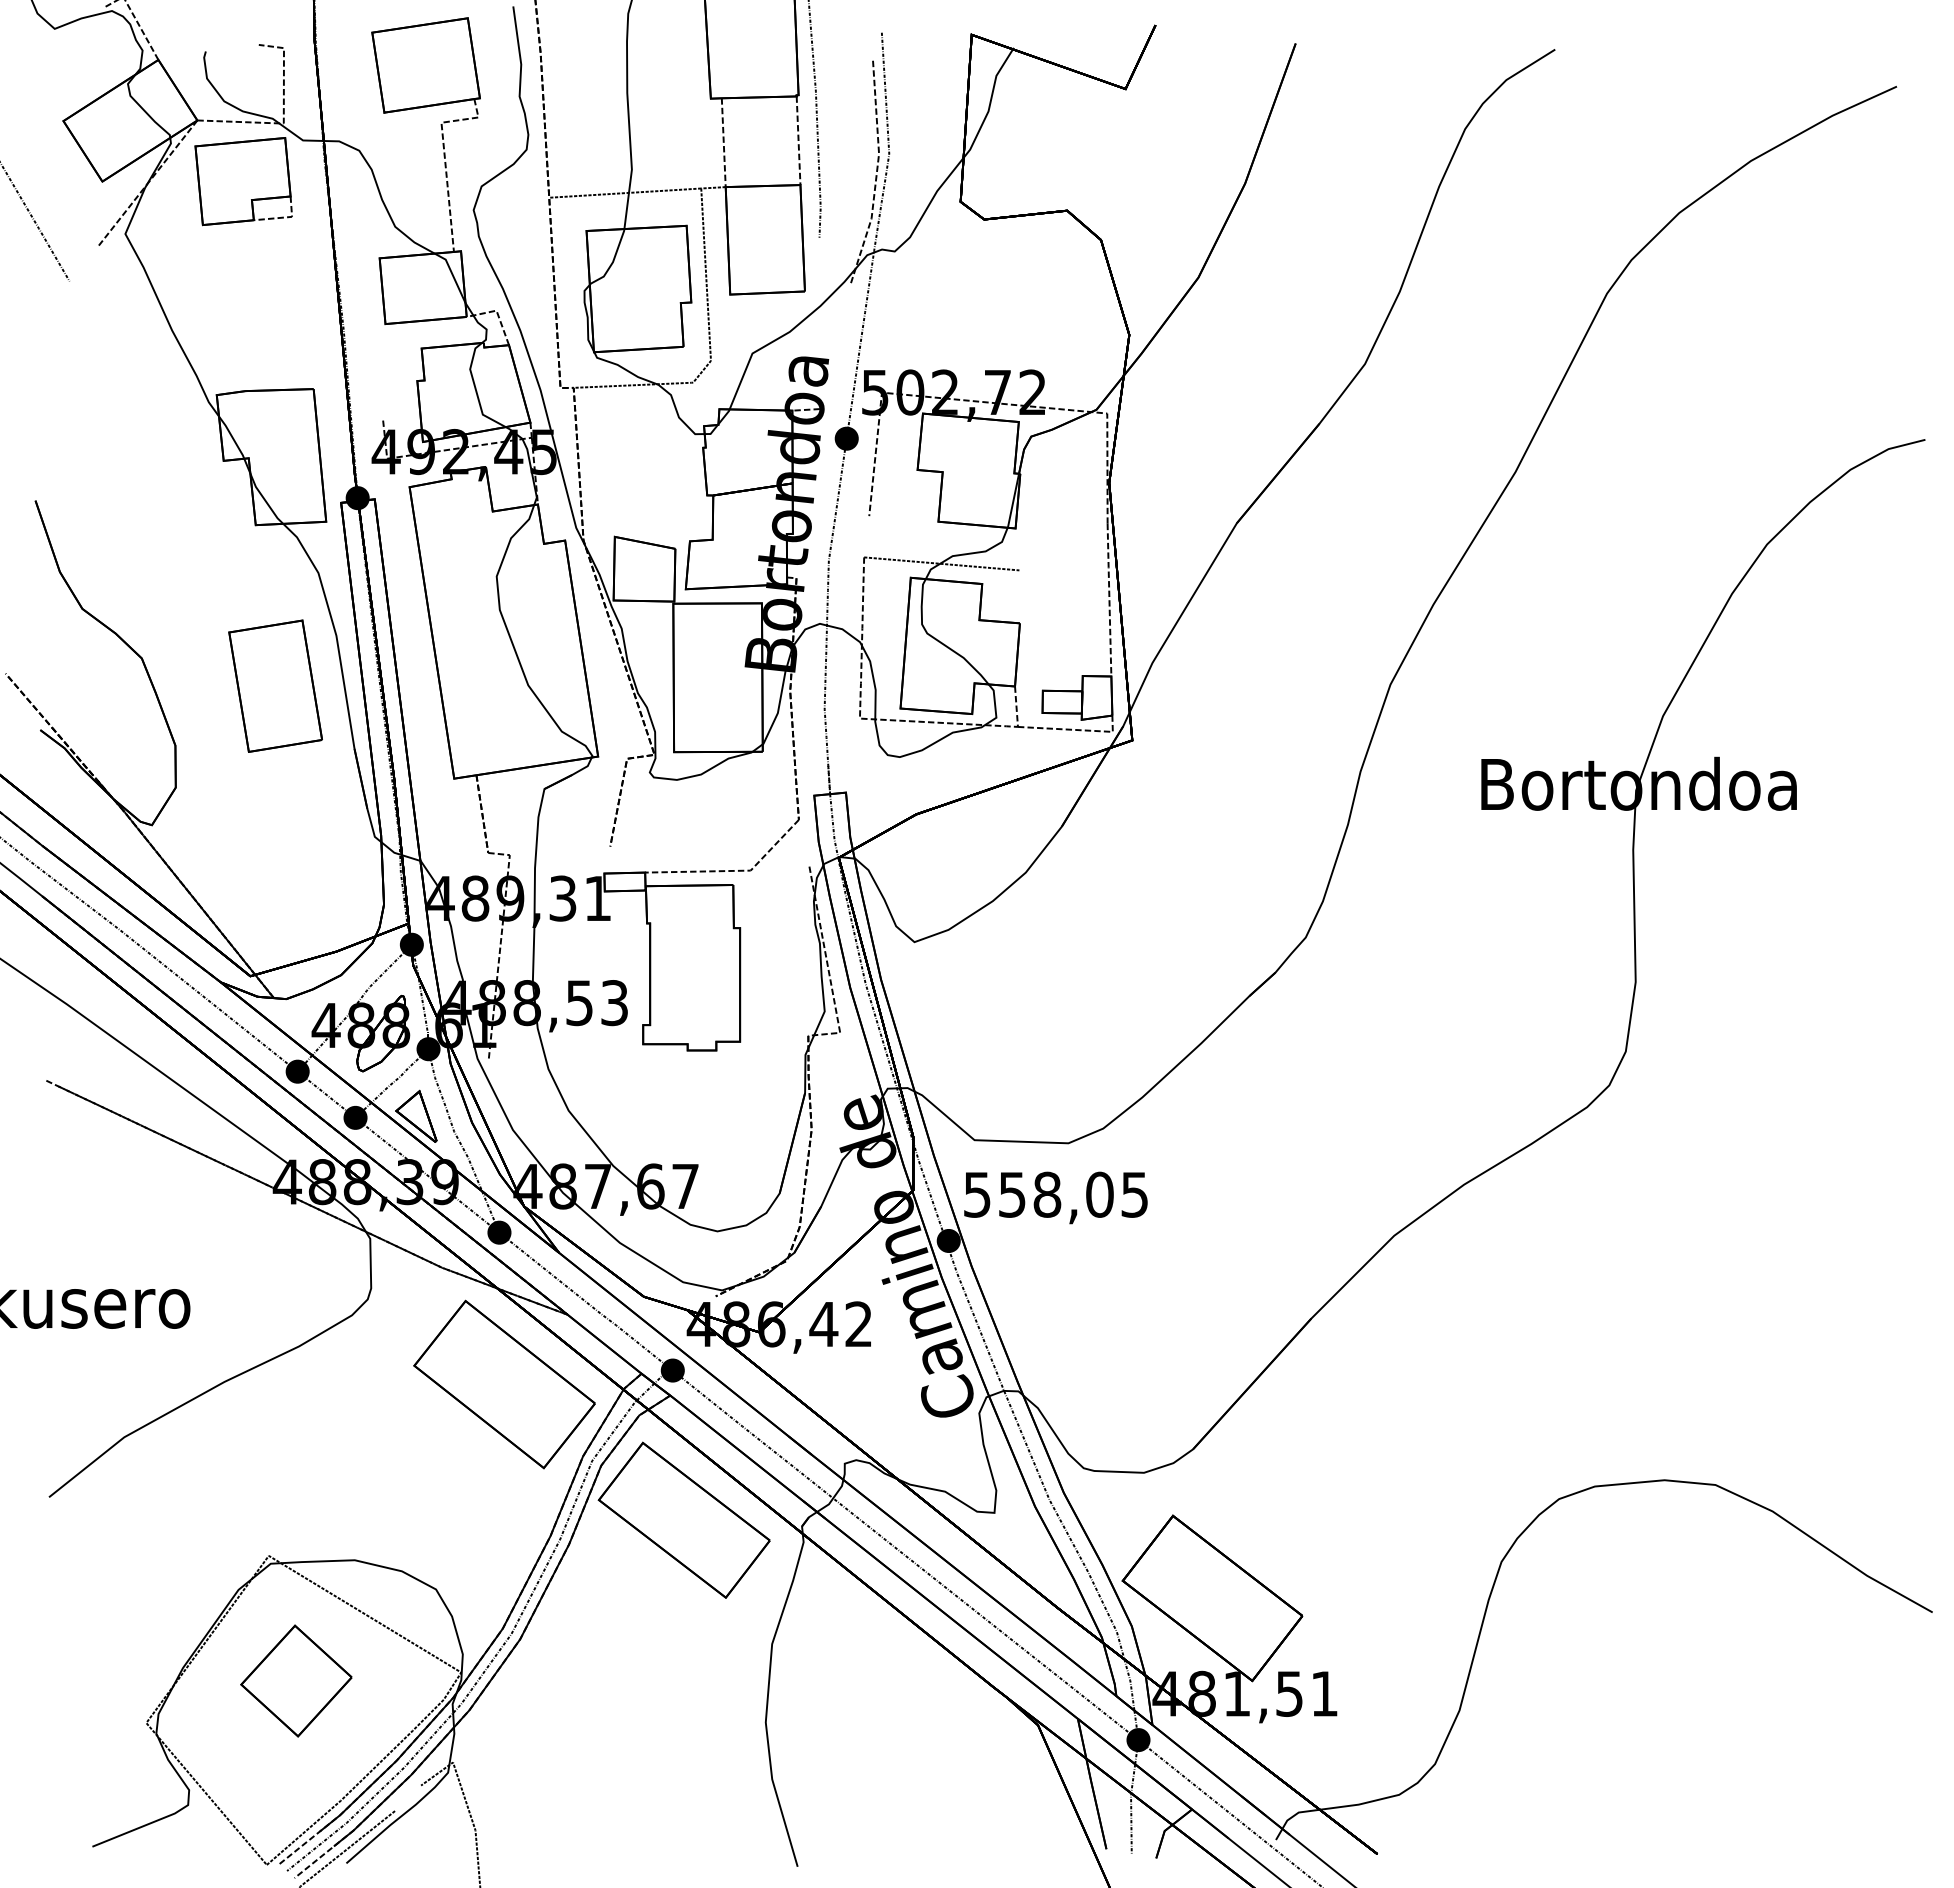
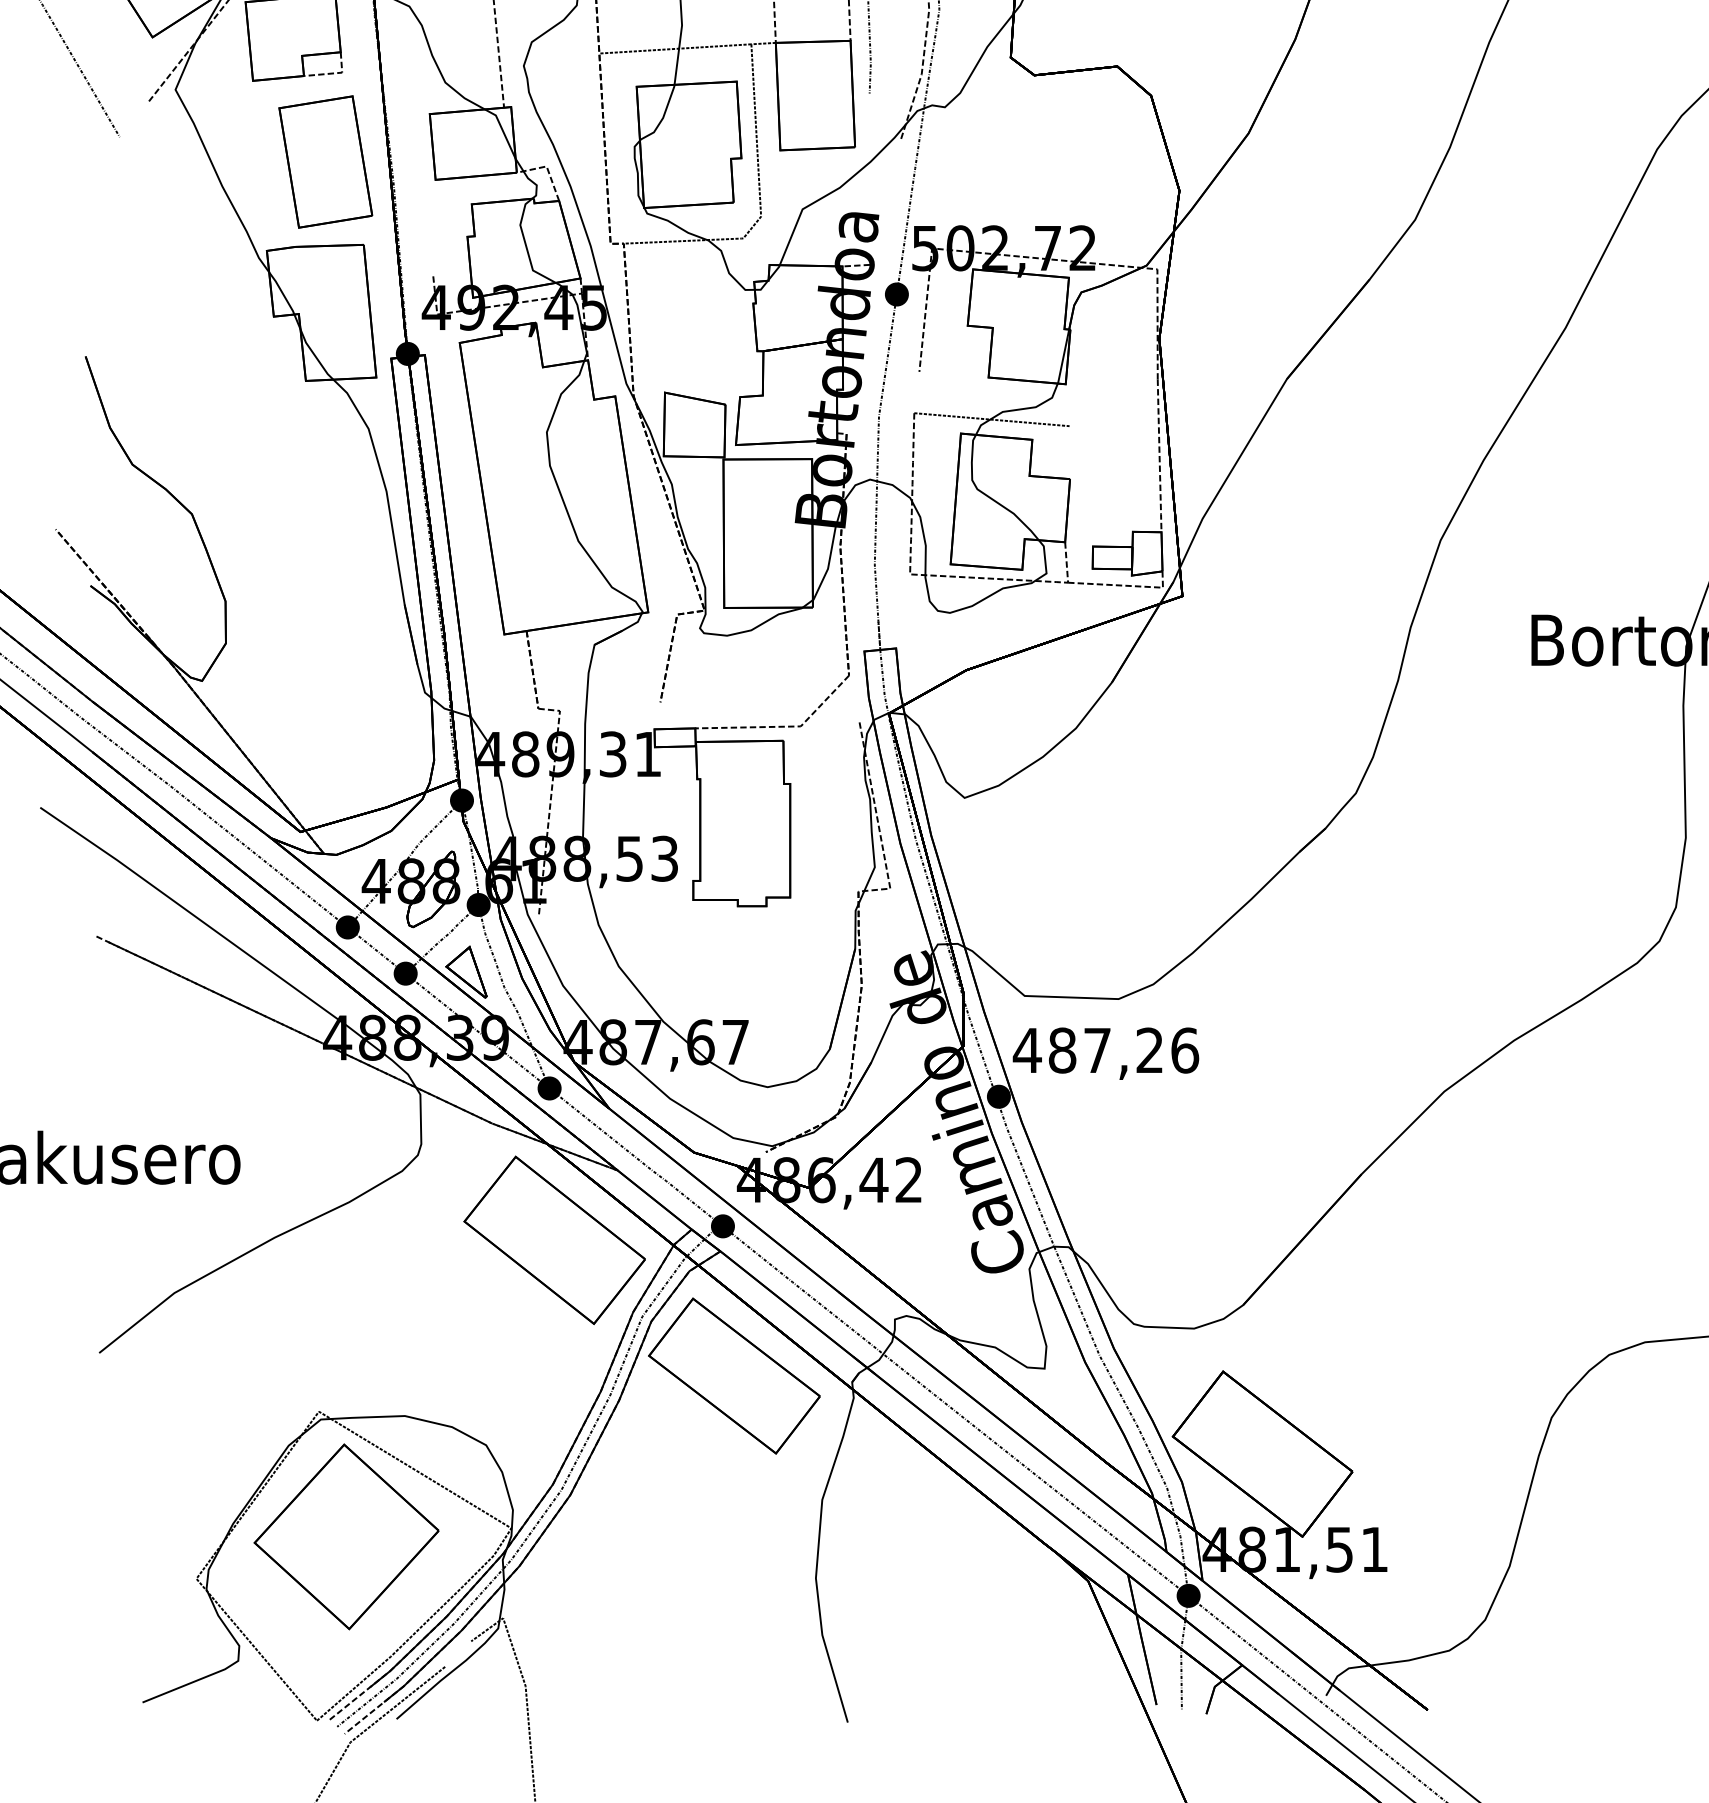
part: (275, 685) -> (325, 161), moved
text: (1055, 1194) -> (1105, 1050), 558,05 -> 487,26
part: (296, 1680) -> (346, 1536), size x1.67

